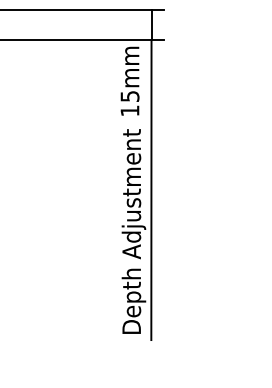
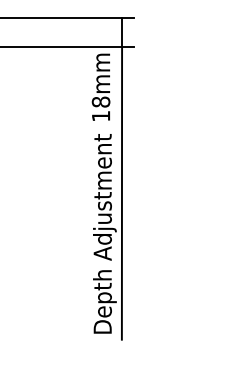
text: (129, 96) -> (100, 102), 15mm -> 18mm

